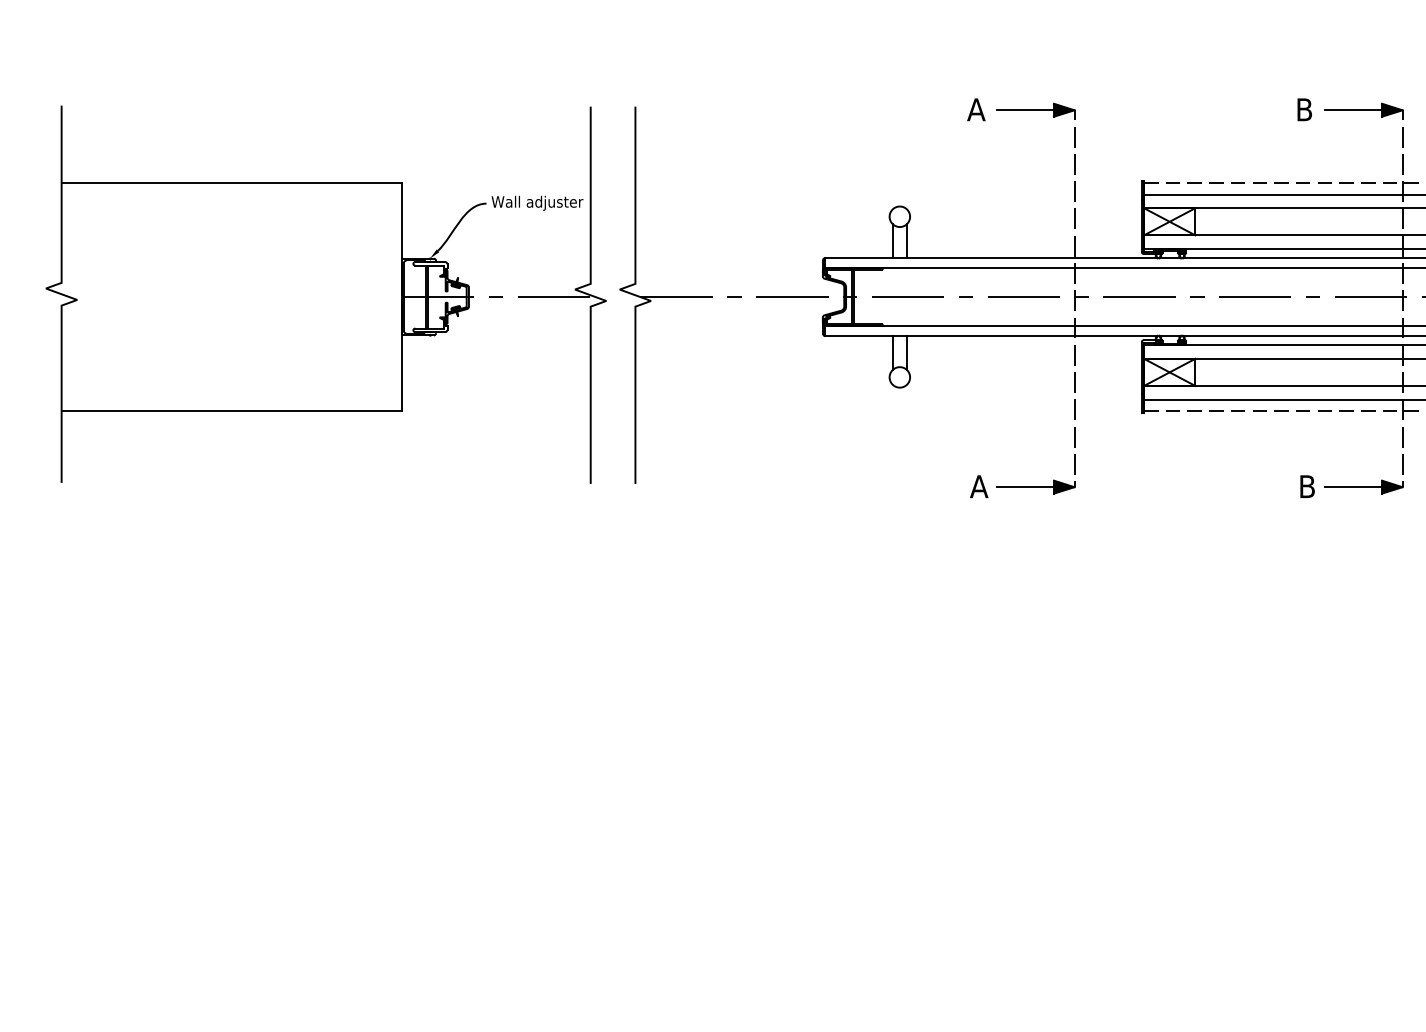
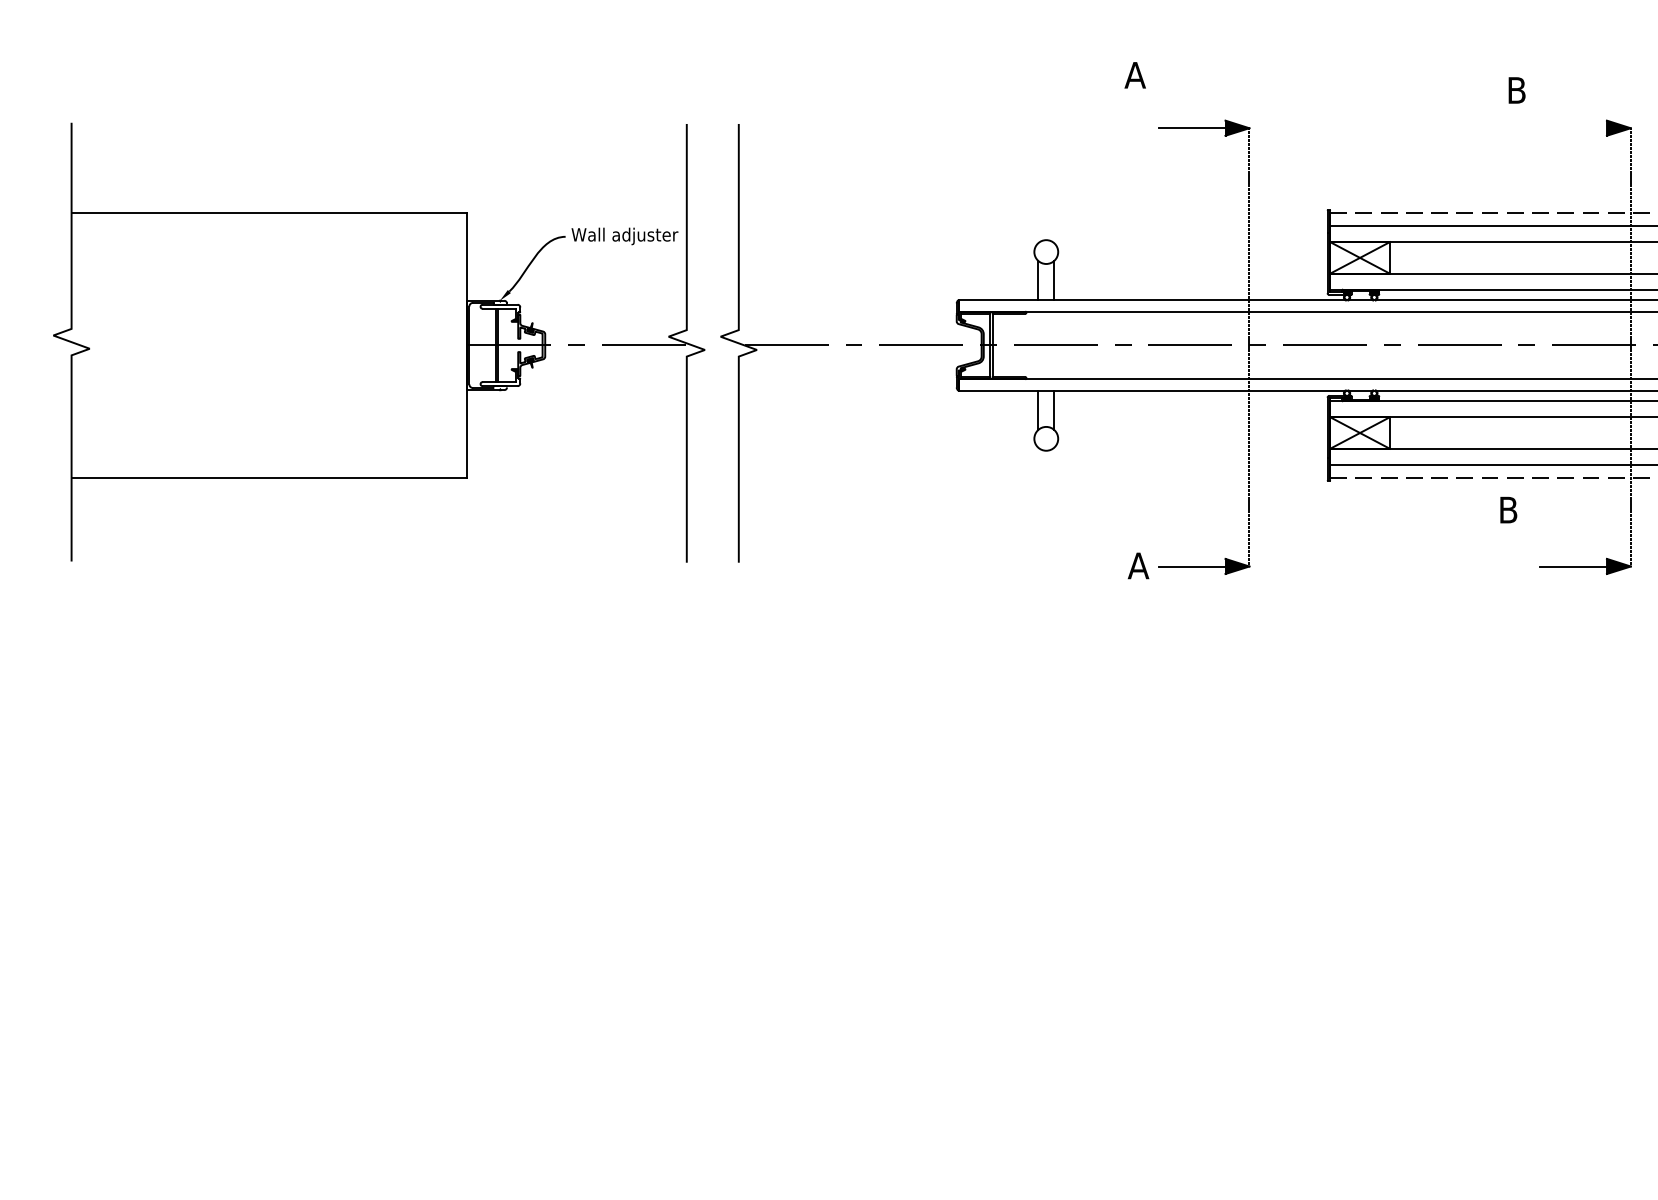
text: (976, 109) -> (1135, 74), moved
text: (1304, 109) -> (1516, 90), moved
line: (1353, 110) -> (1573, 128), removed
text: (1307, 486) -> (1508, 509), moved

